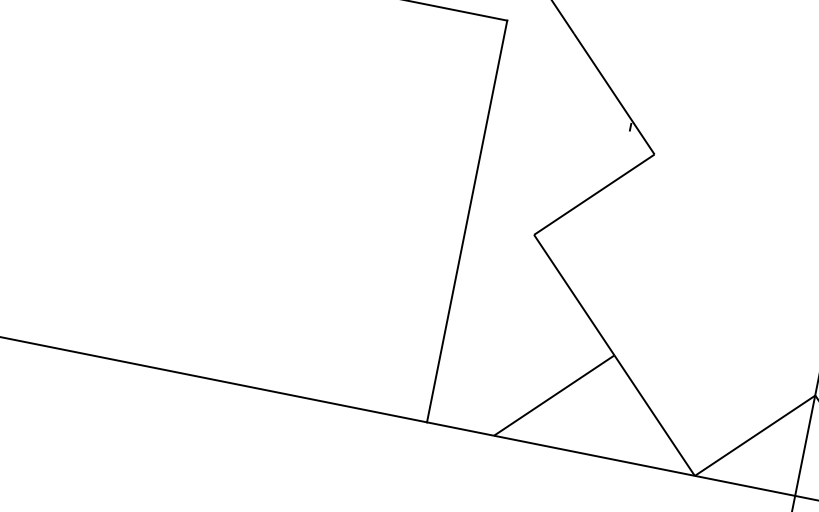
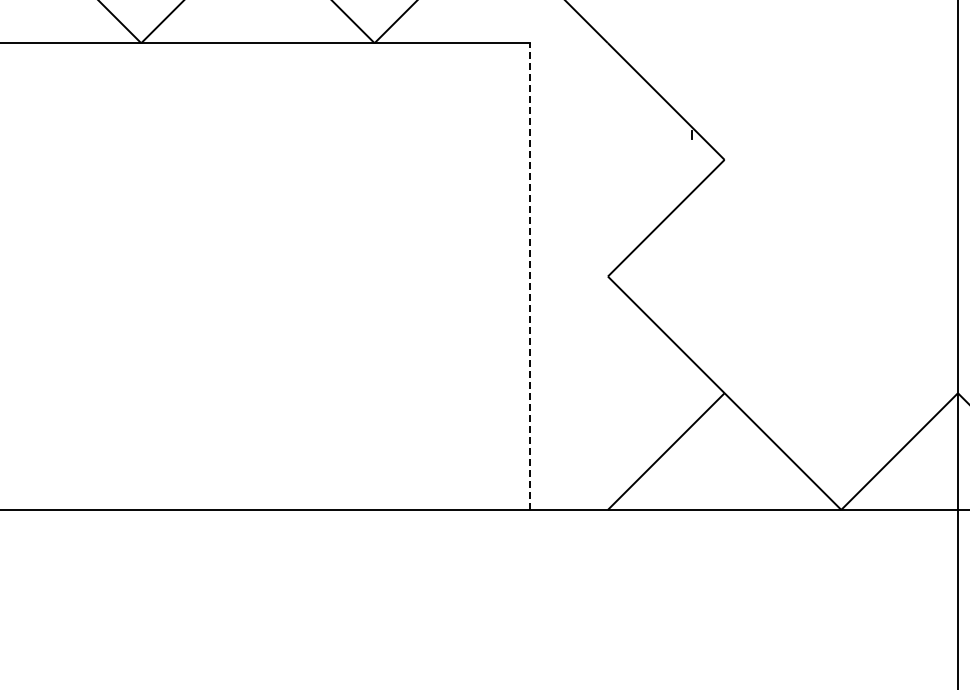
line: (467, 221) -> (530, 276), solid -> dashed

